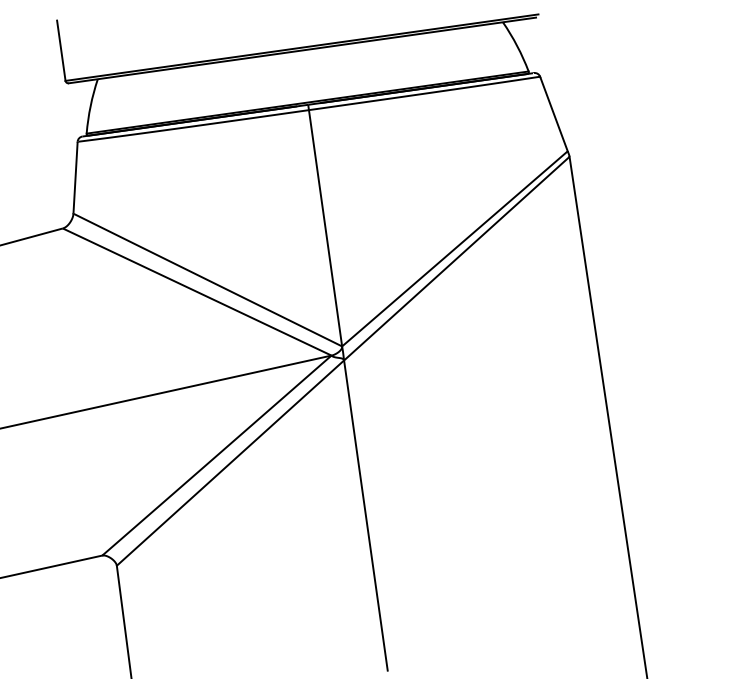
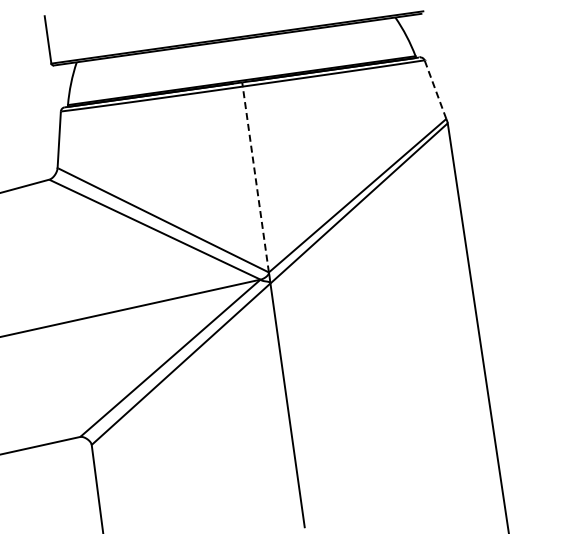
line: (553, 113) -> (435, 89), solid -> dashed
line: (325, 226) -> (255, 178), solid -> dashed

